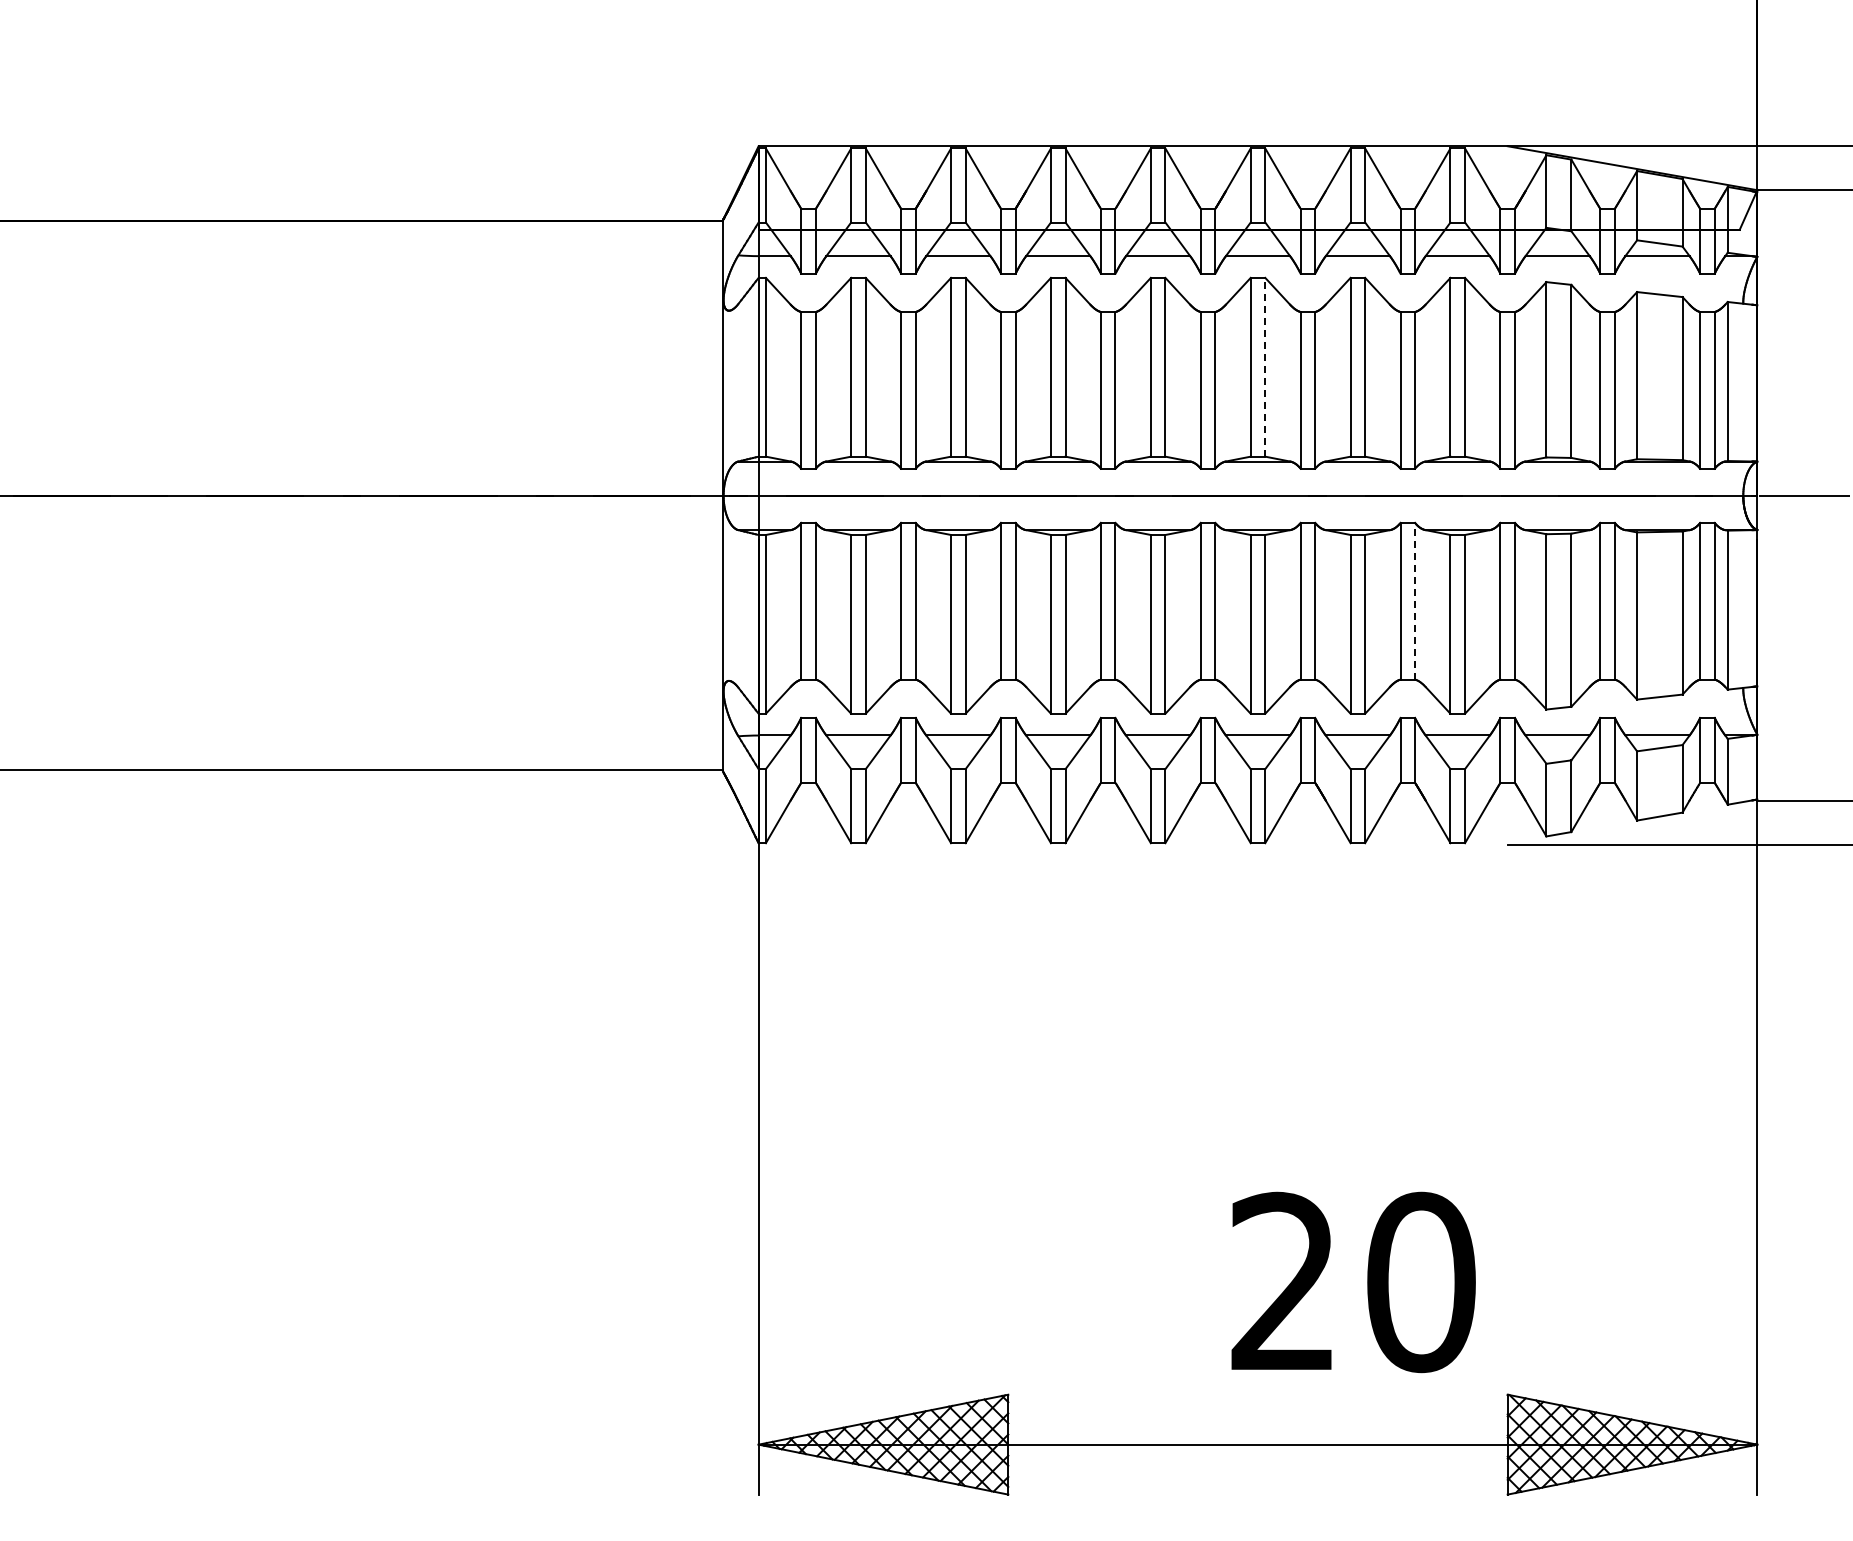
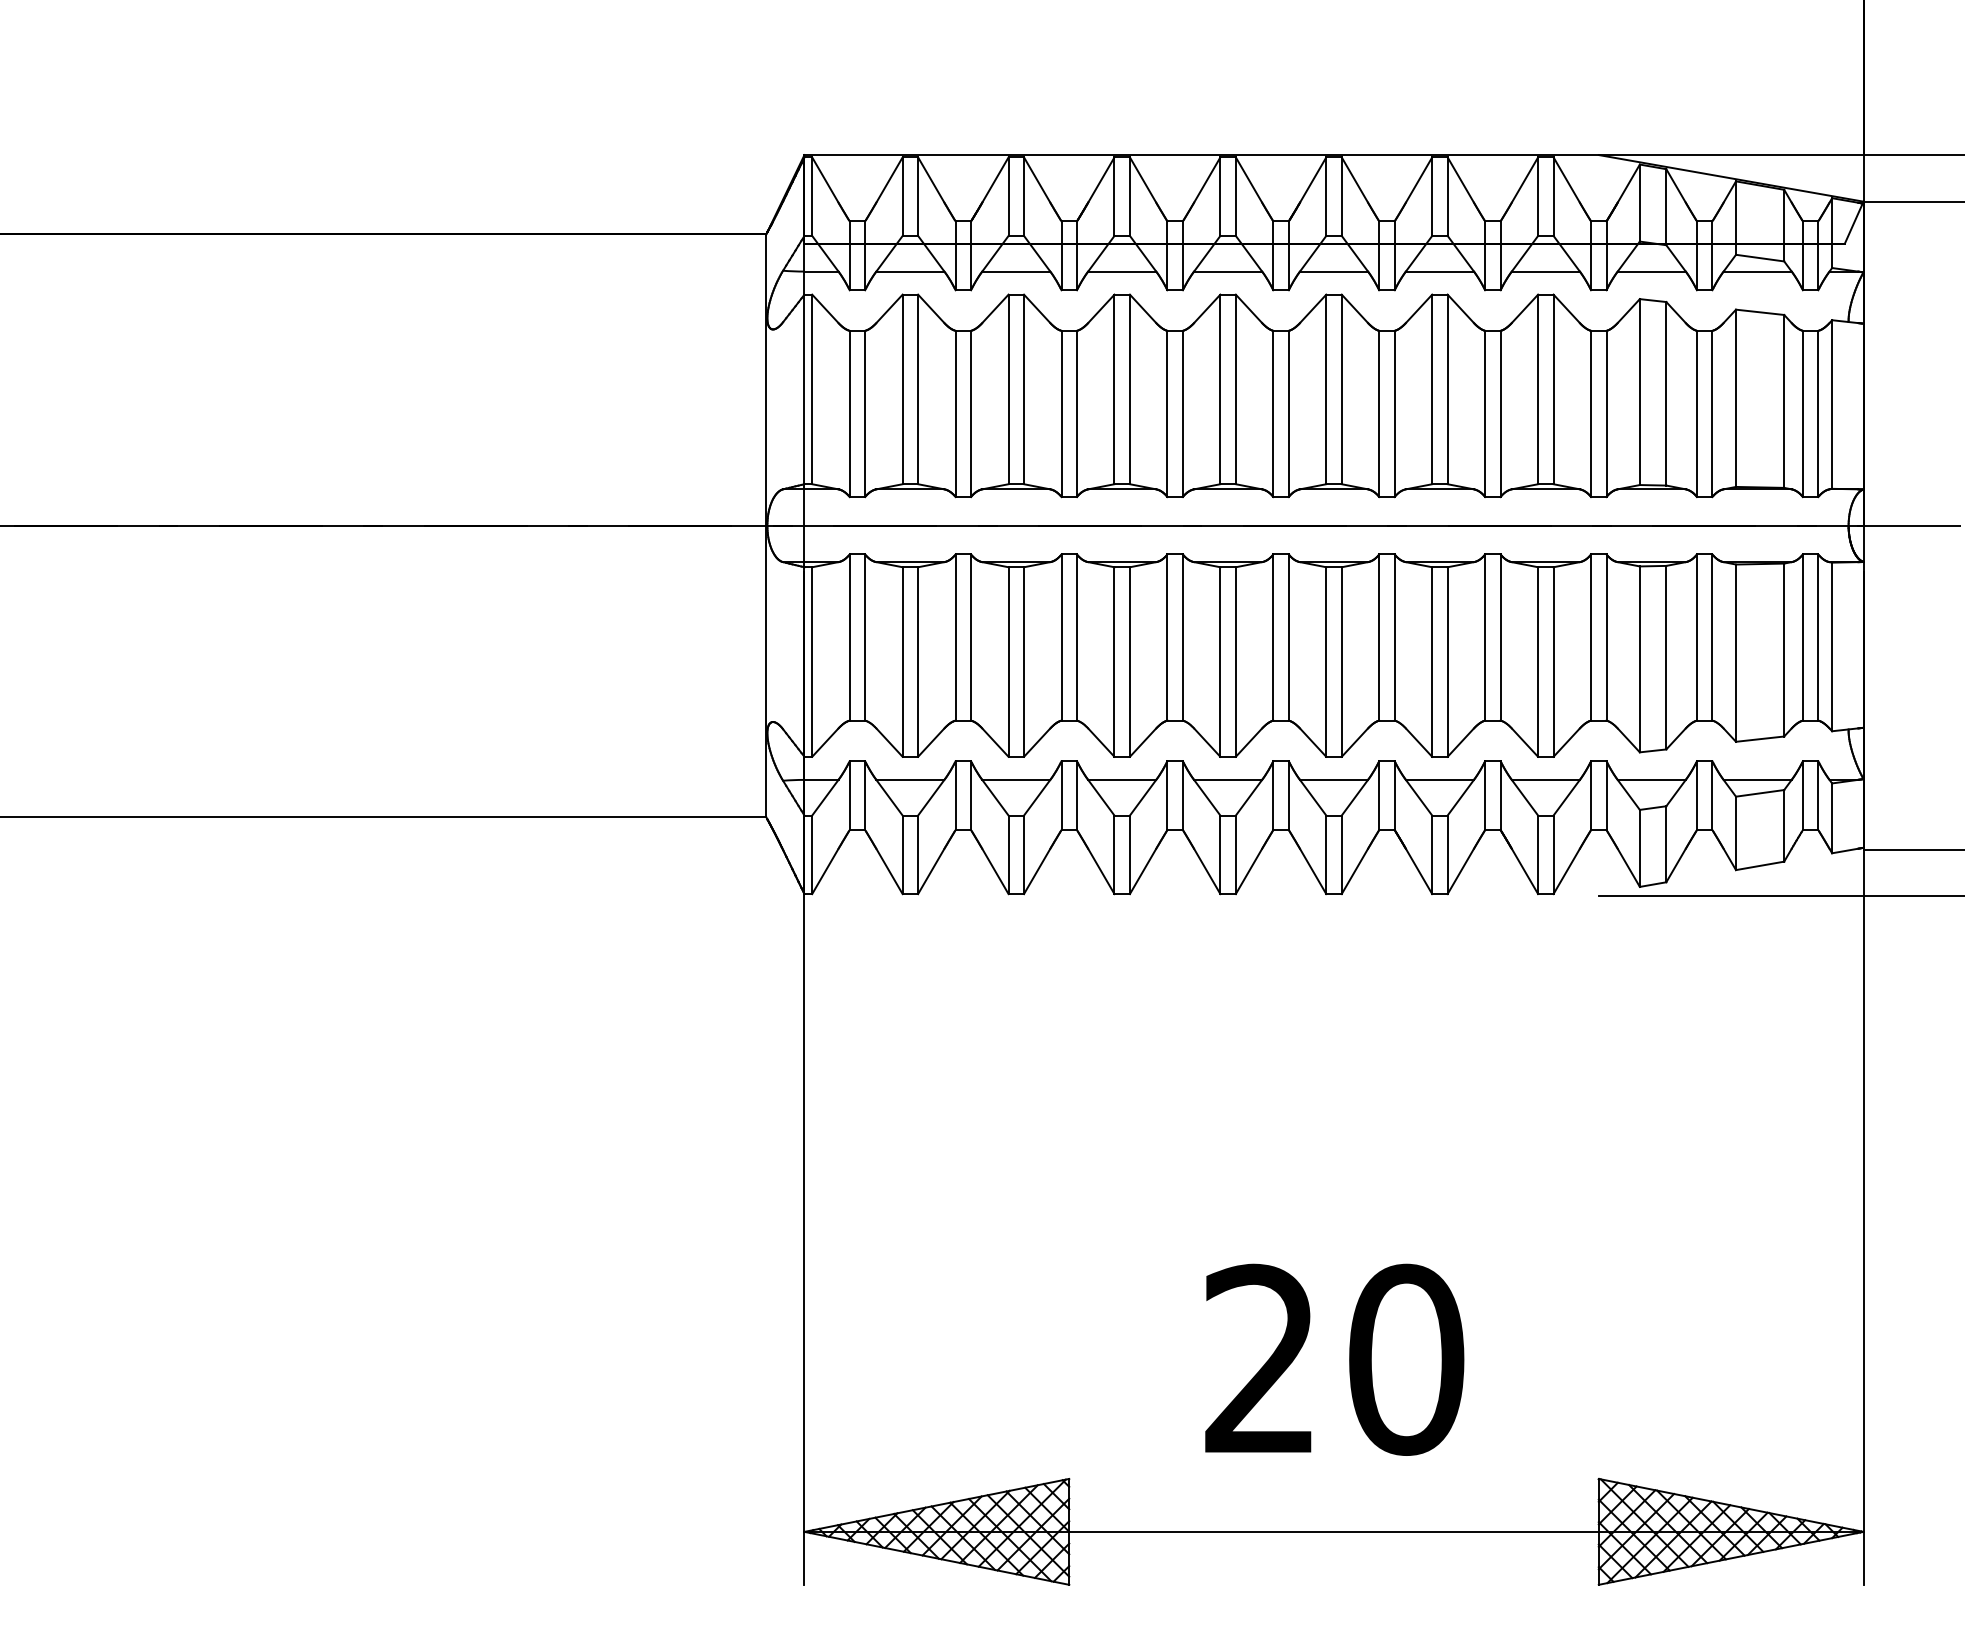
line: (1265, 366) -> (1341, 388), dashed -> solid
line: (1415, 600) -> (1501, 636), dashed -> solid
text: (1353, 1282) -> (1334, 1359), moved

